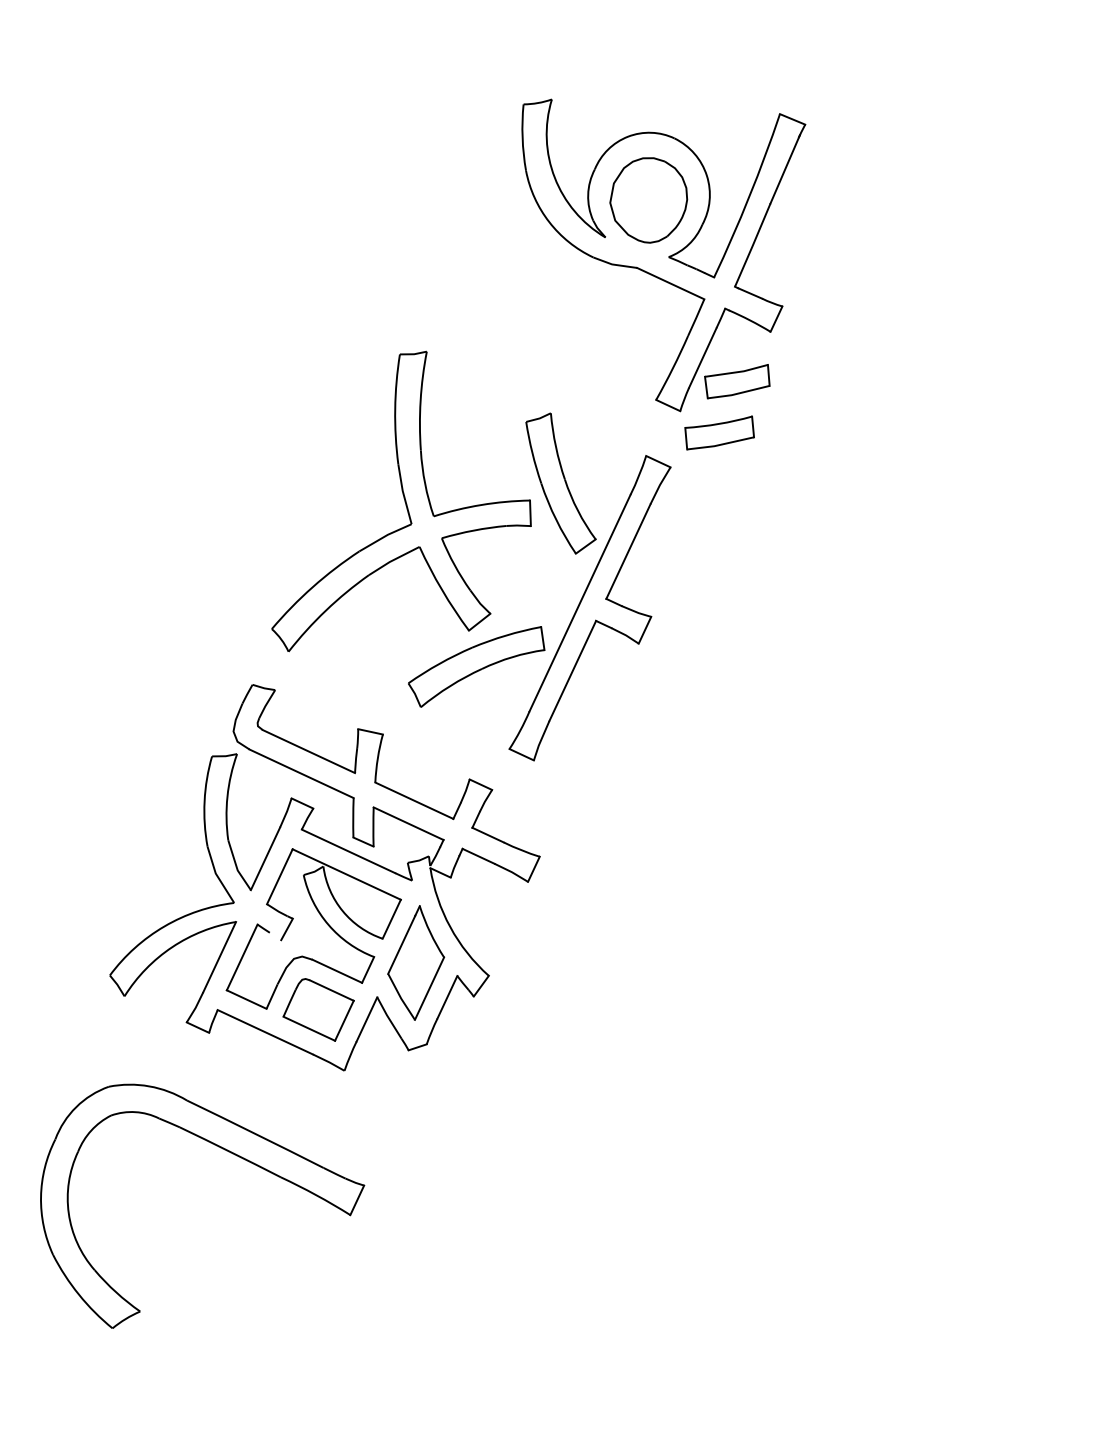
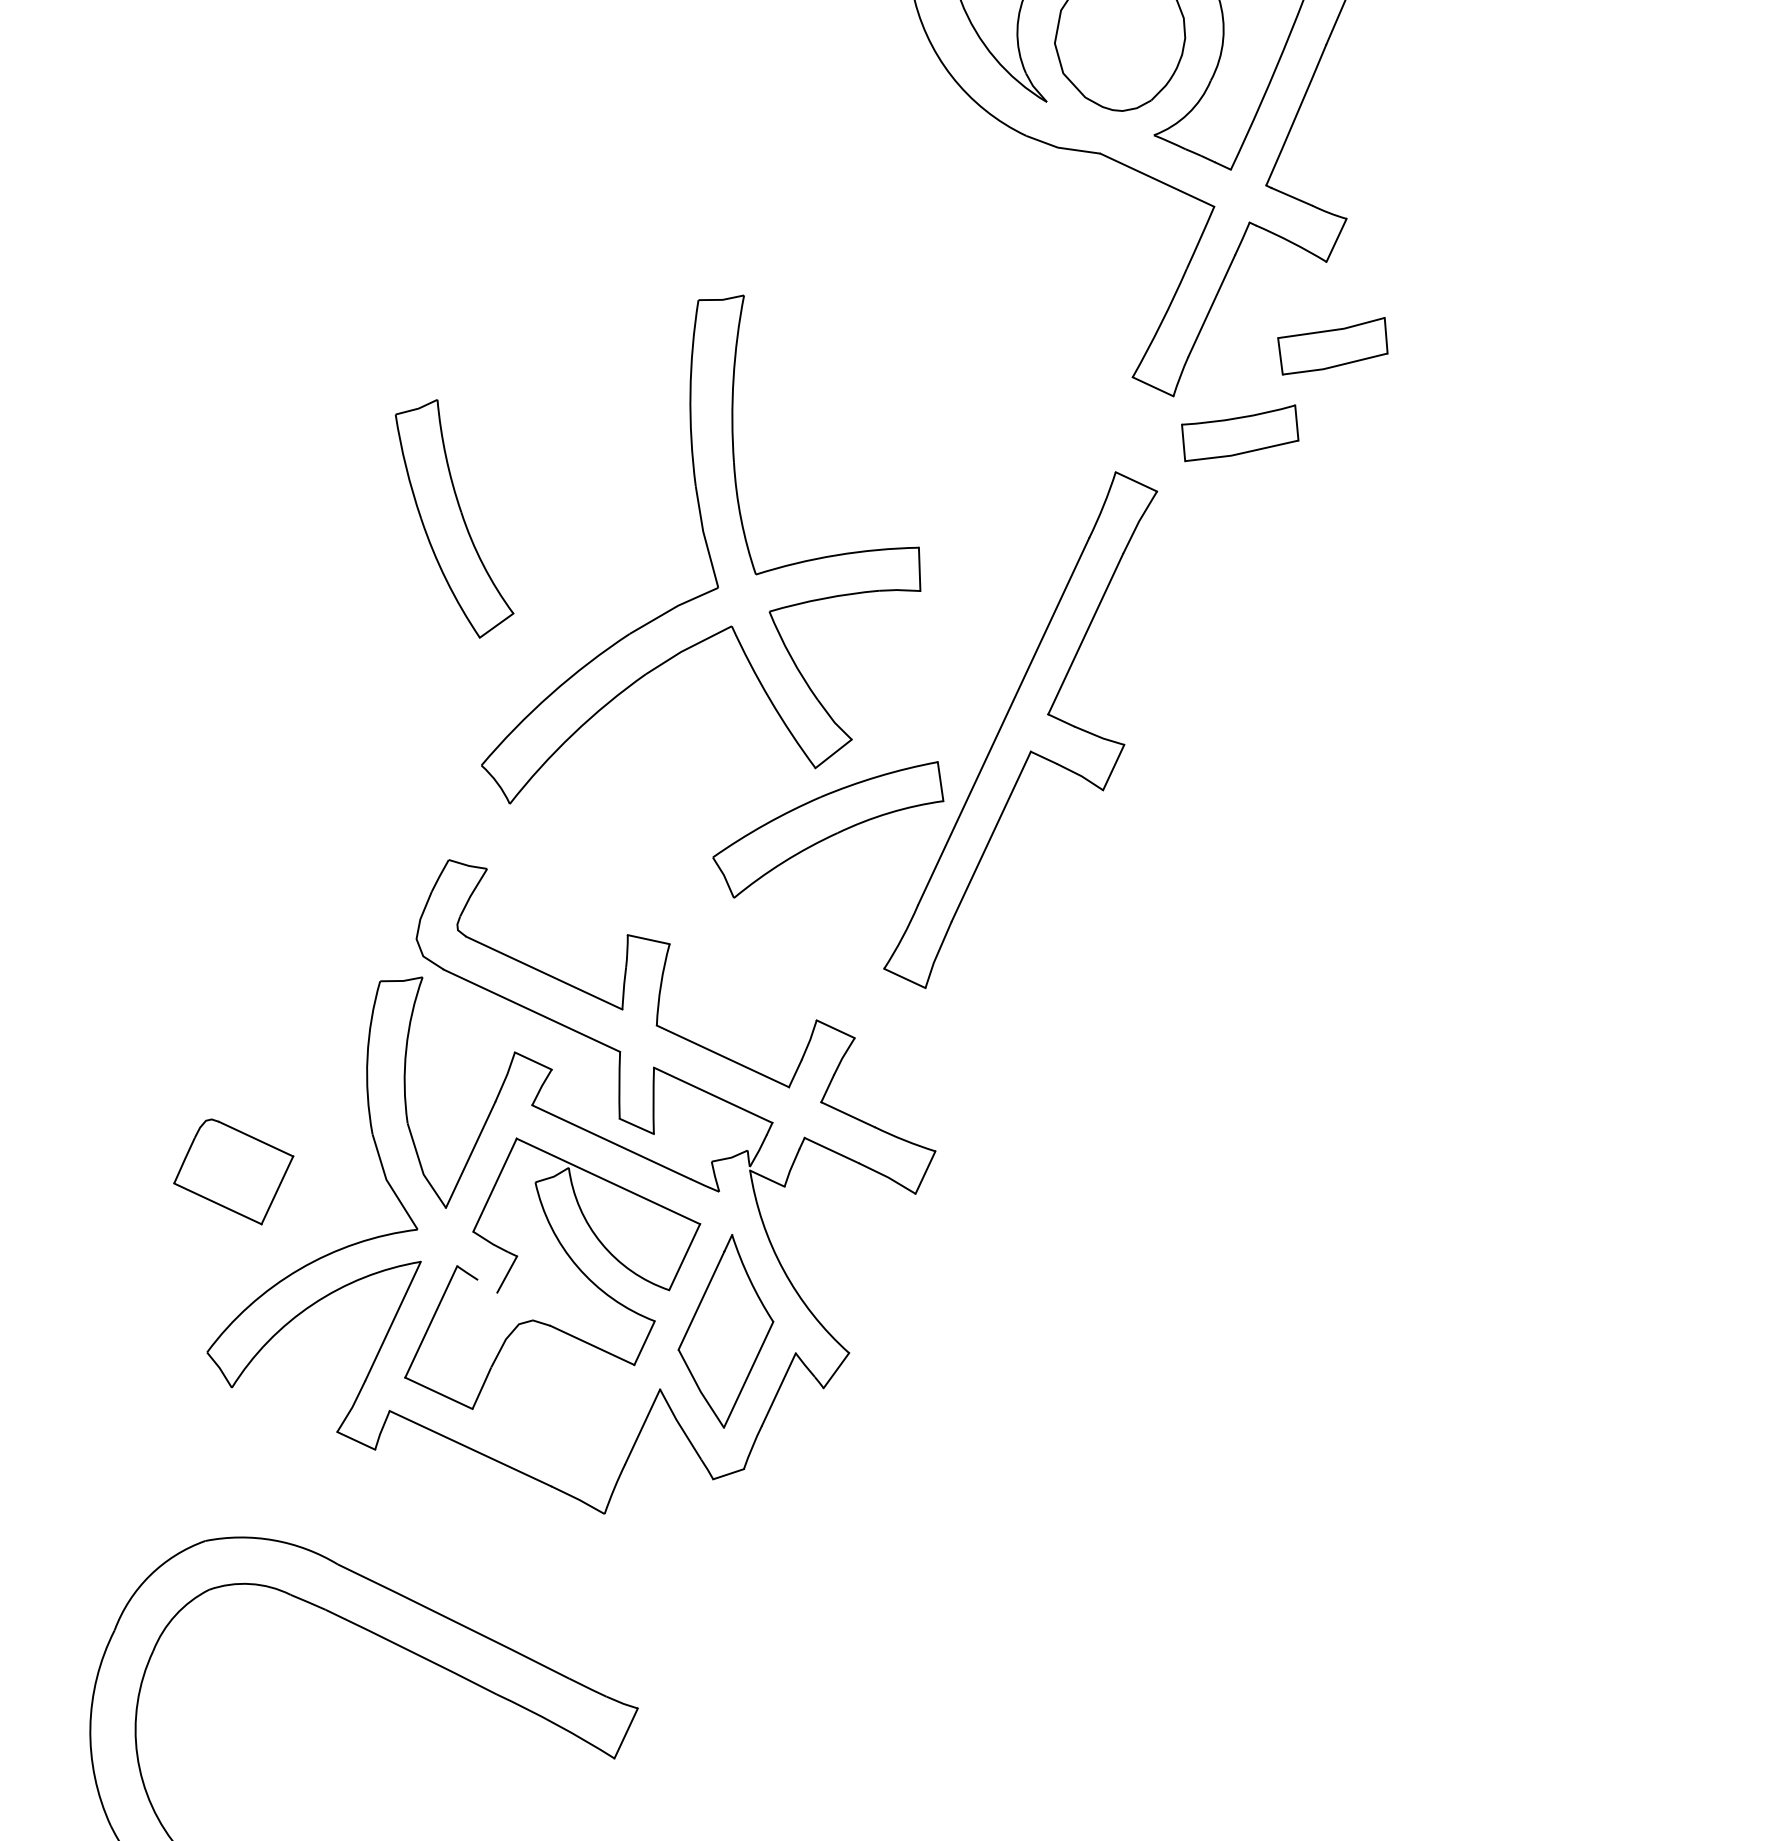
part: (737, 381) -> (1333, 346), moved
part: (560, 483) -> (453, 518), moved
part: (318, 1009) -> (233, 1171), moved

